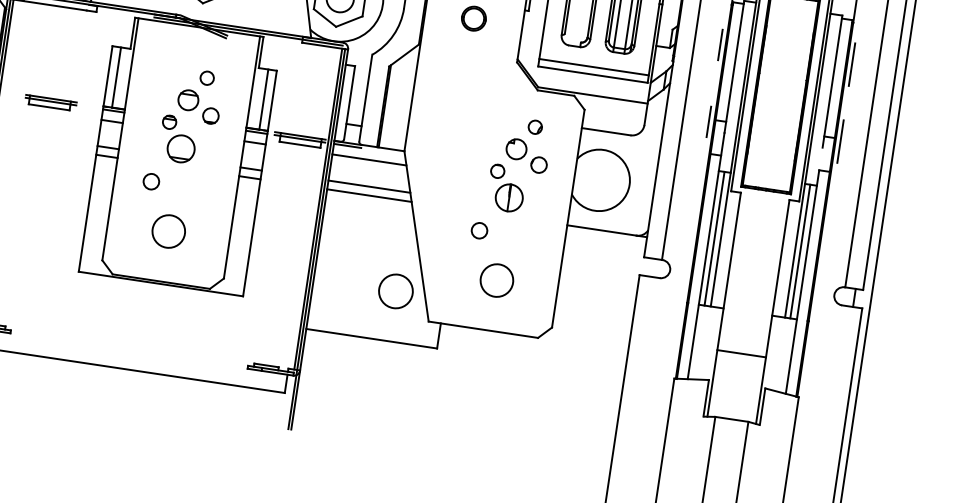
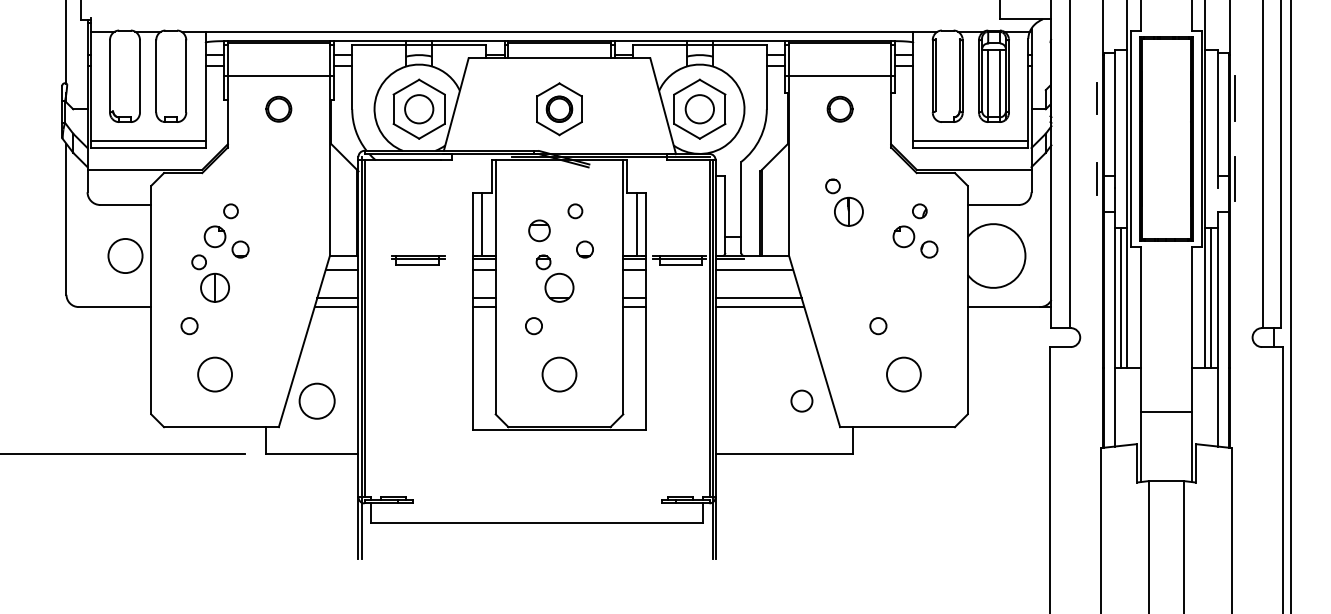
part: (188, 99) -> (539, 230), moved
part: (506, 188) -> (844, 202), moved
circle: (395, 290) -> (801, 400), size x0.6

